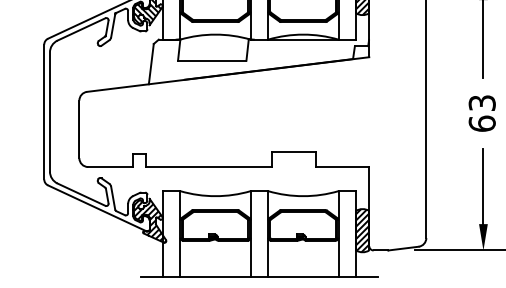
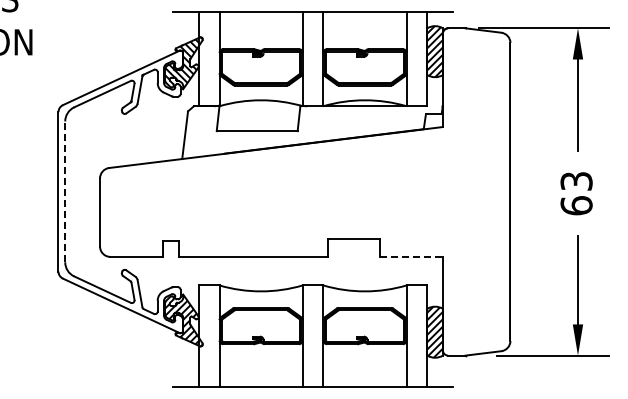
line: (50, 111) -> (65, 191), solid -> dashed
line: (342, 166) -> (411, 256), solid -> dashed

